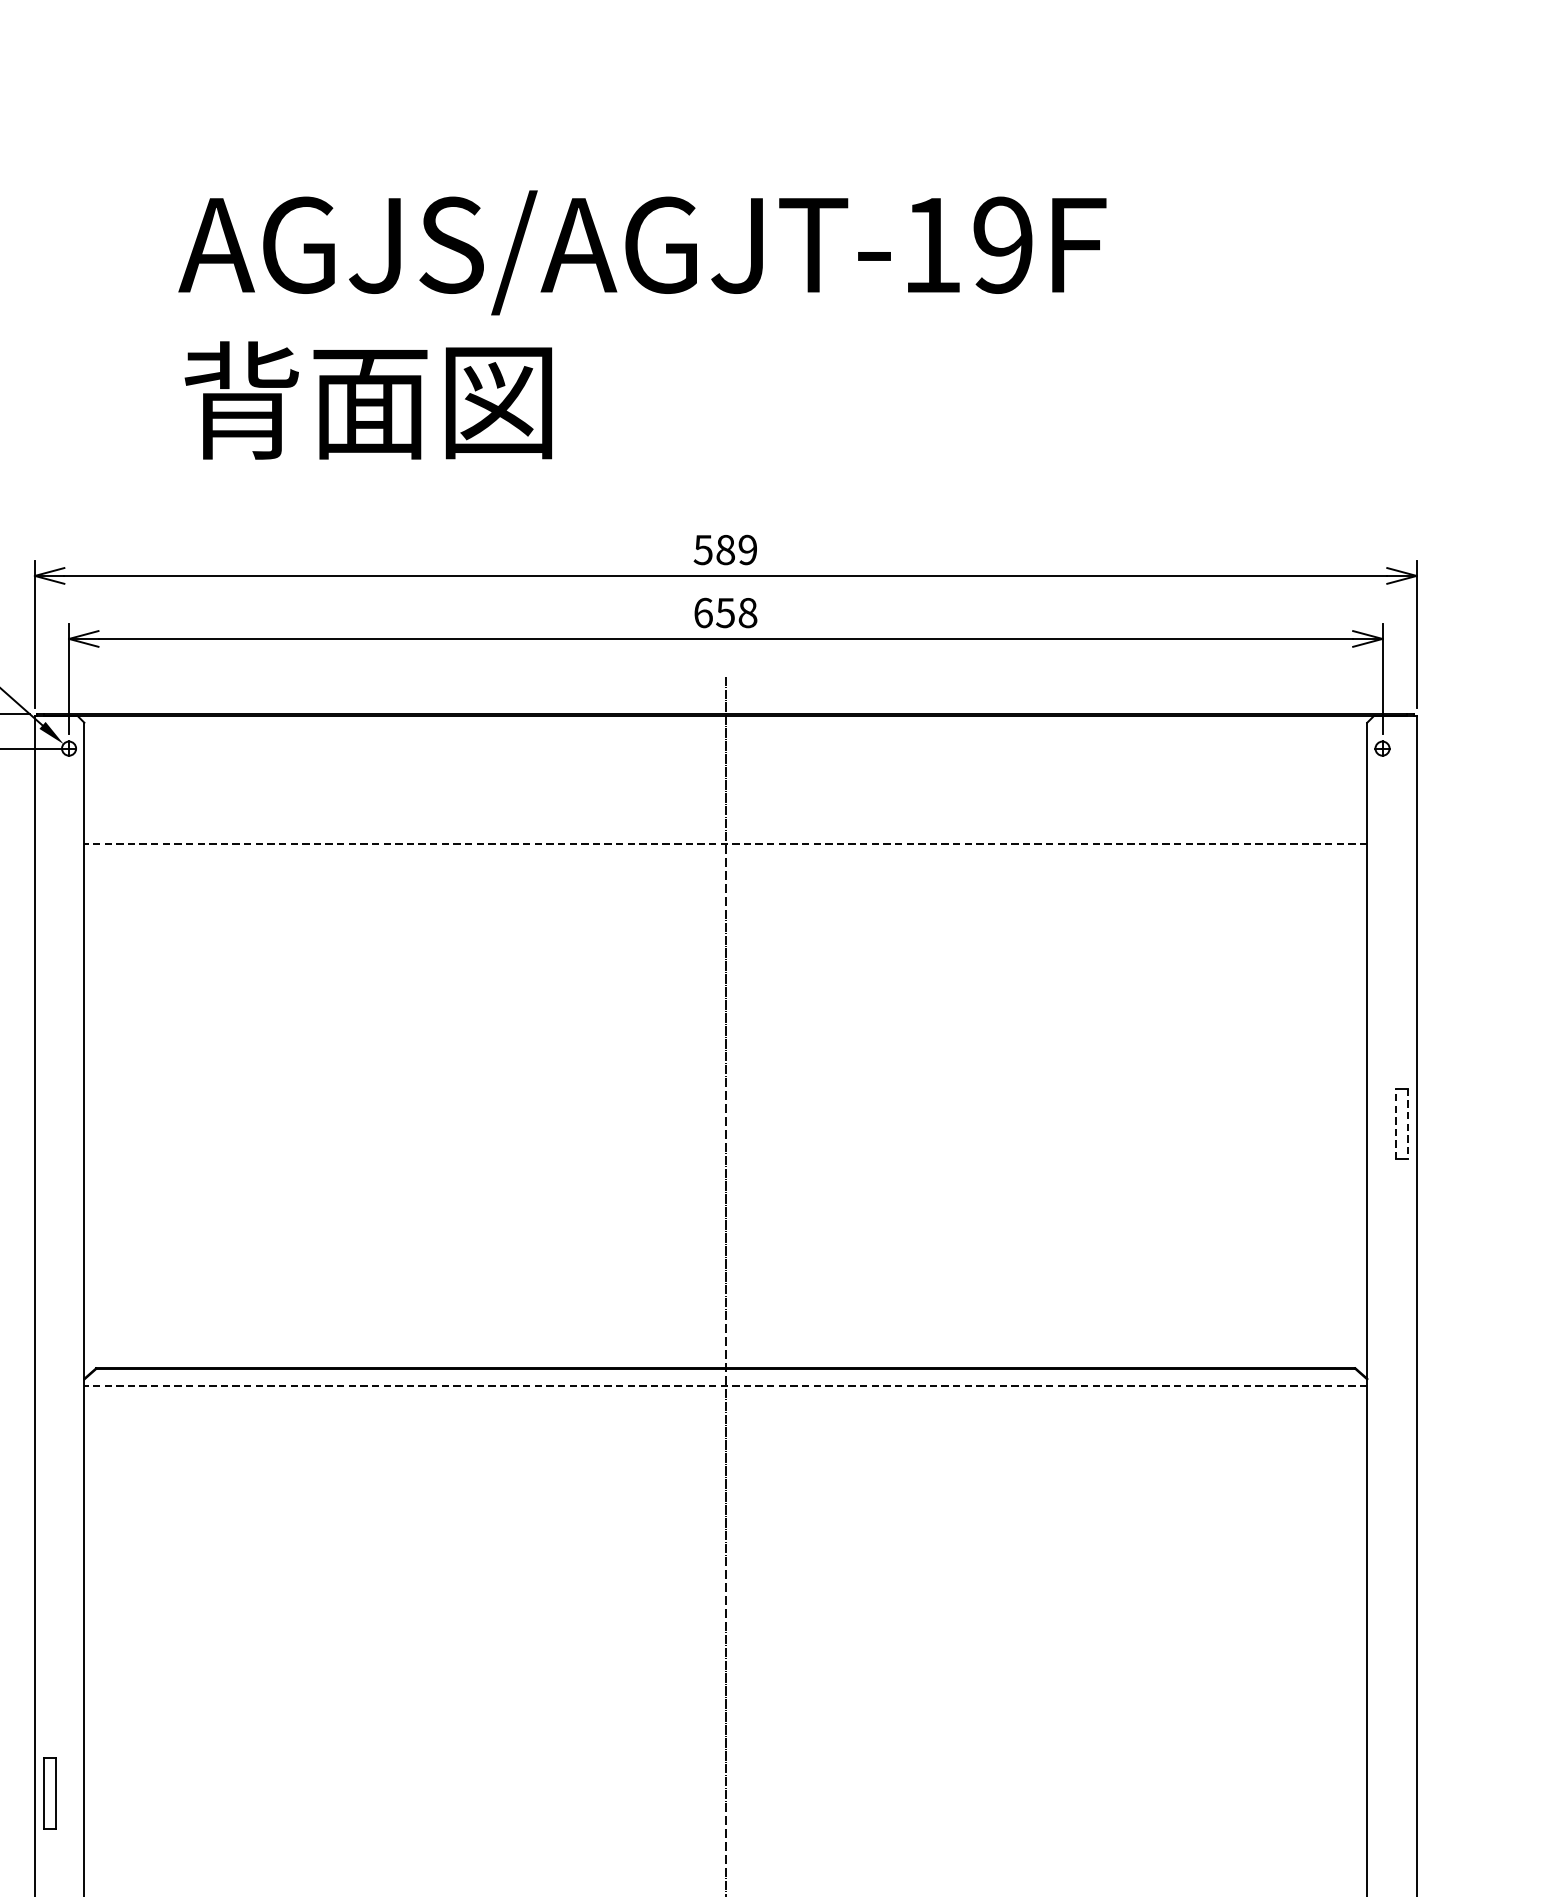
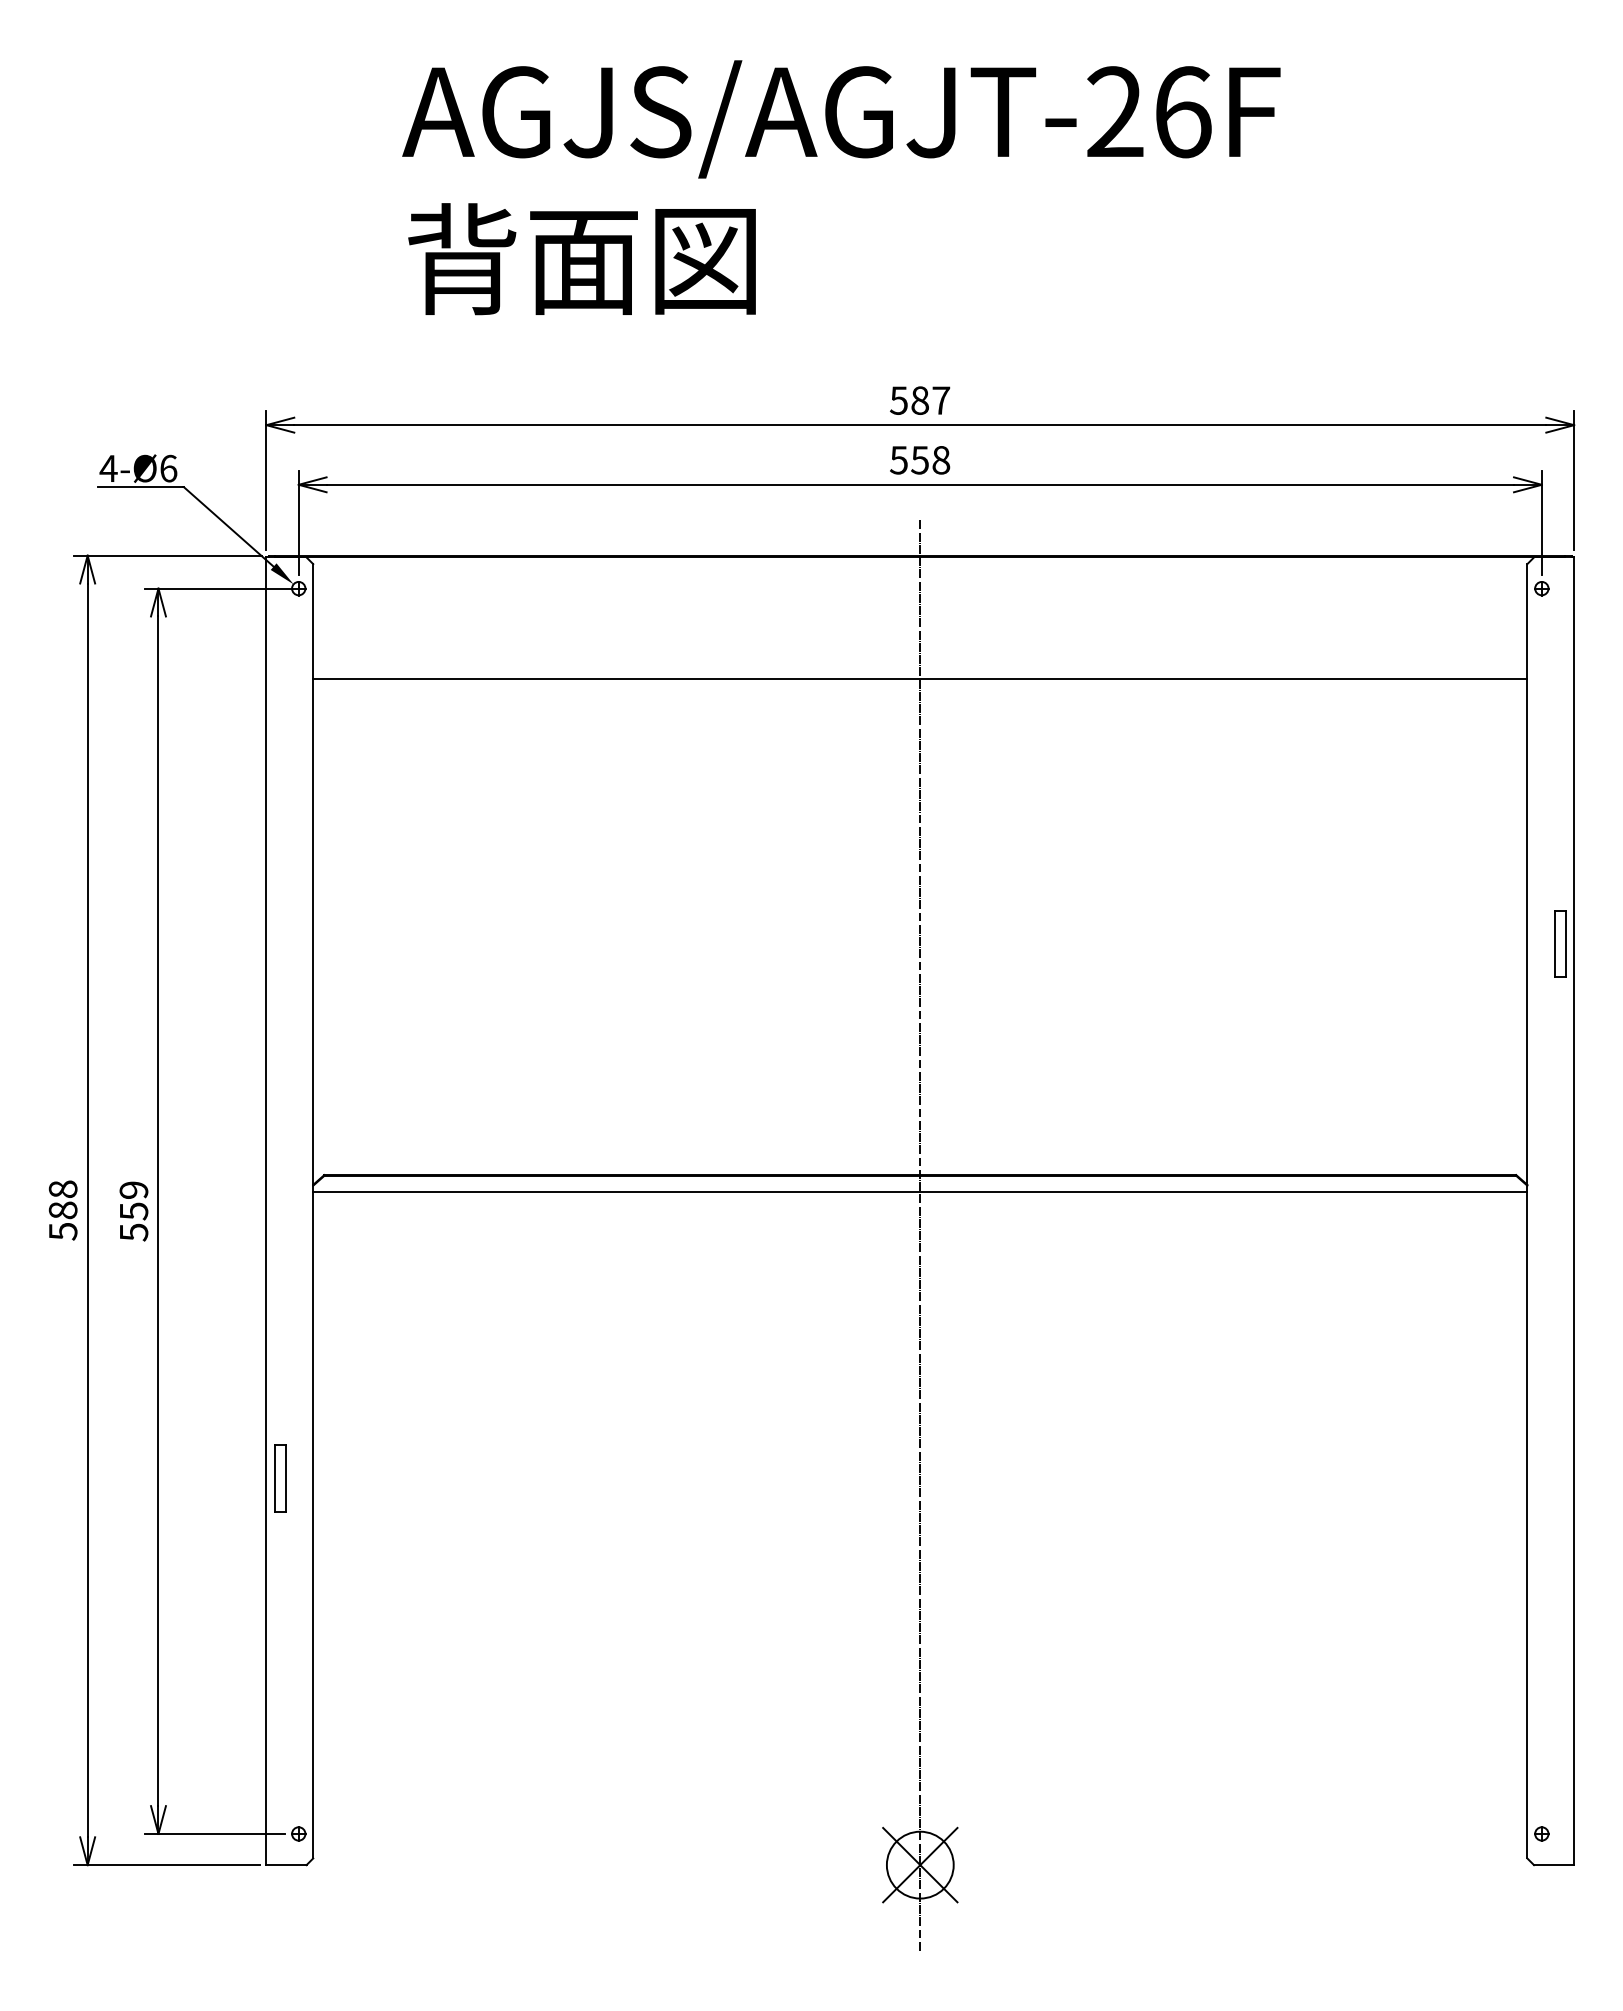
text: (967, 245) -> (1149, 112), AGJS/AGJT-19F -> AGJS/AGJT-26F
text: (748, 549) -> (941, 400), 589 -> 587
text: (703, 612) -> (899, 459), 658 -> 558
line: (724, 844) -> (919, 679), dashed -> solid
line: (1395, 1123) -> (1554, 943), dashed -> solid
line: (1407, 1124) -> (1565, 944), dashed -> solid
line: (724, 1385) -> (919, 1191), dashed -> solid
part: (49, 1793) -> (280, 1478), moved

